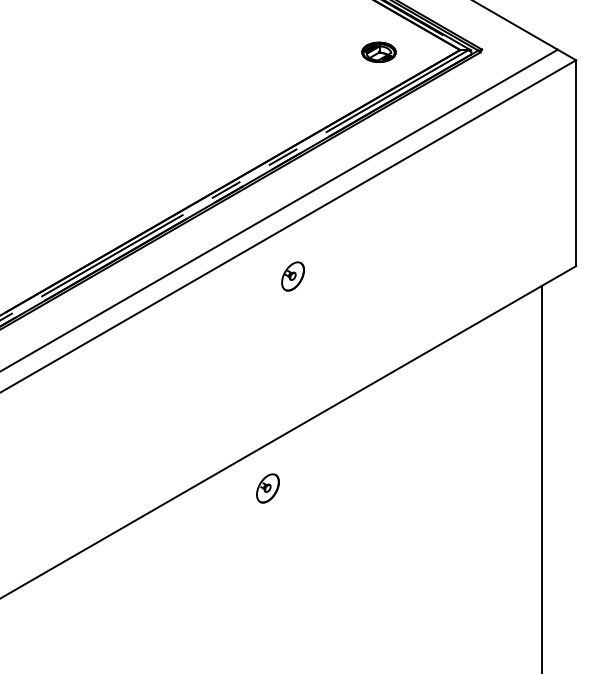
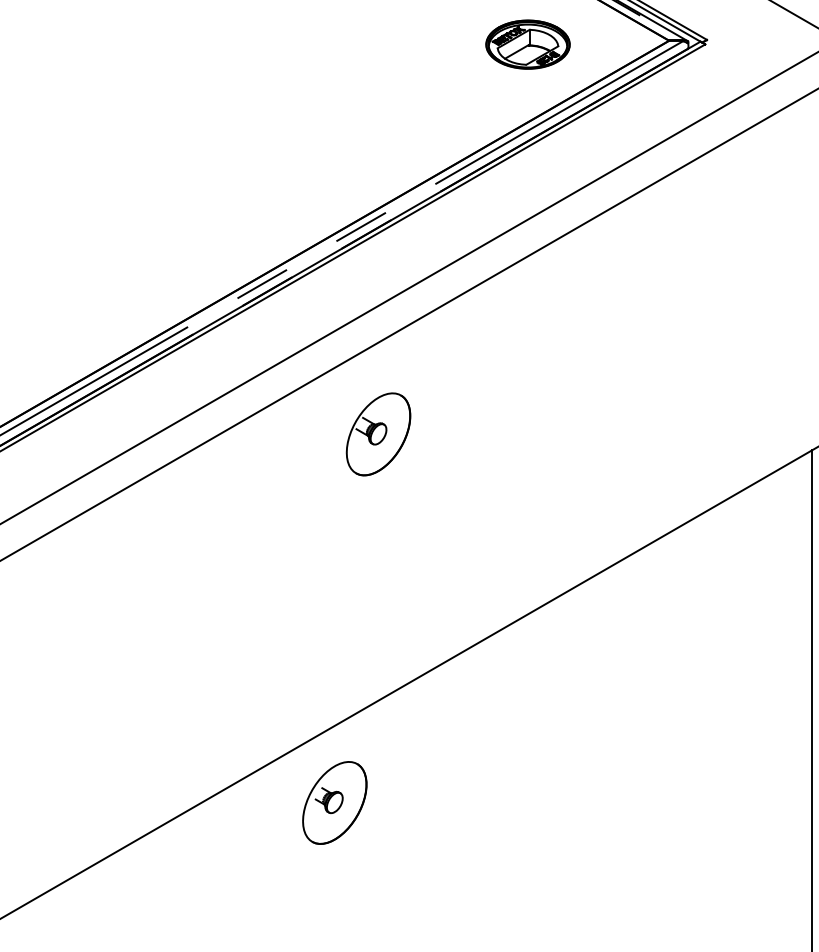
part: (378, 52) -> (527, 44), size x1.43
part: (292, 276) -> (377, 434), size x1.67
part: (267, 488) -> (334, 803), size x1.67

